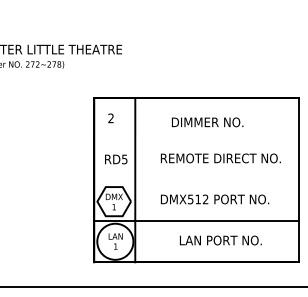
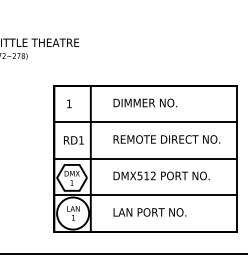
text: (110, 118) -> (68, 104), 2 -> 1
text: (207, 122) -> (145, 103), moved
line: (196, 139) -> (145, 122), added
text: (124, 159) -> (81, 140), RD5 -> RD1
line: (196, 180) -> (145, 159), added
text: (220, 240) -> (149, 212), moved

